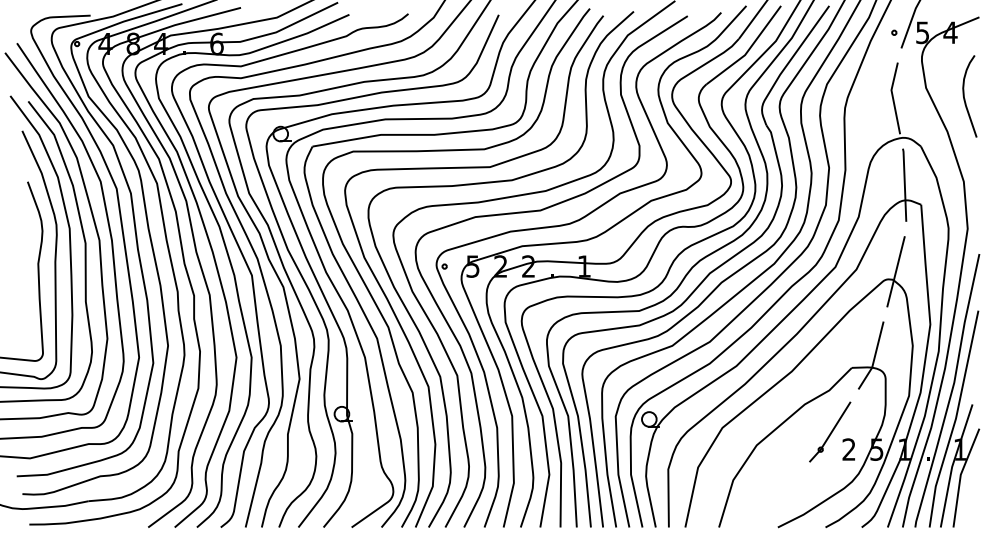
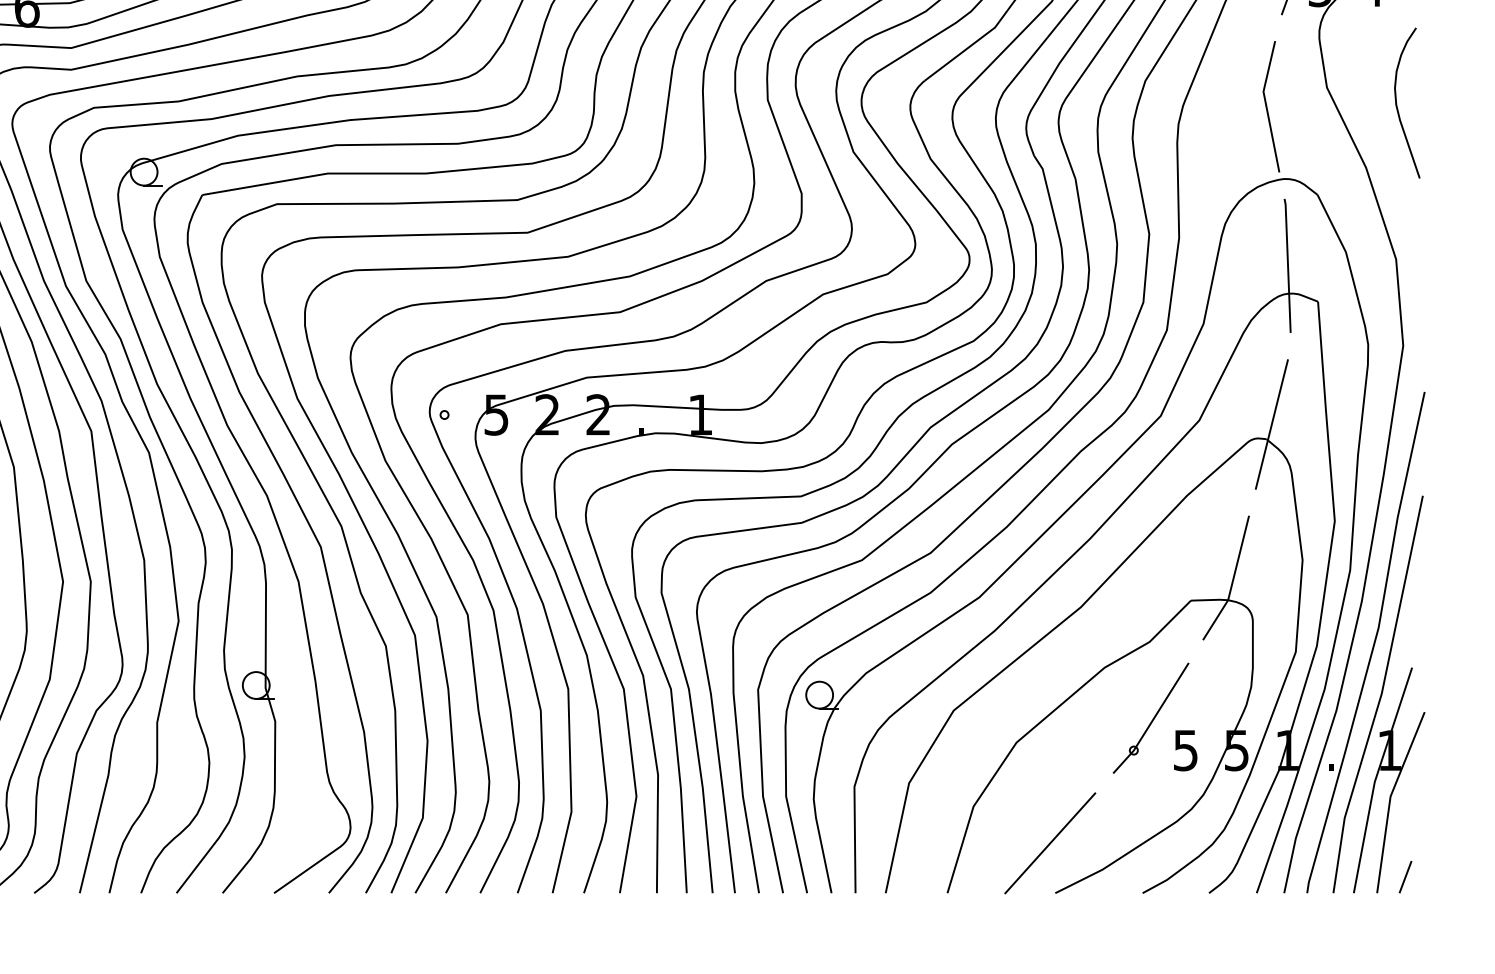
text: (848, 449) -> (1184, 750), 2 -> 5
line: (774, 500) -> (1049, 843), added
line: (968, 518) -> (1404, 876), added

